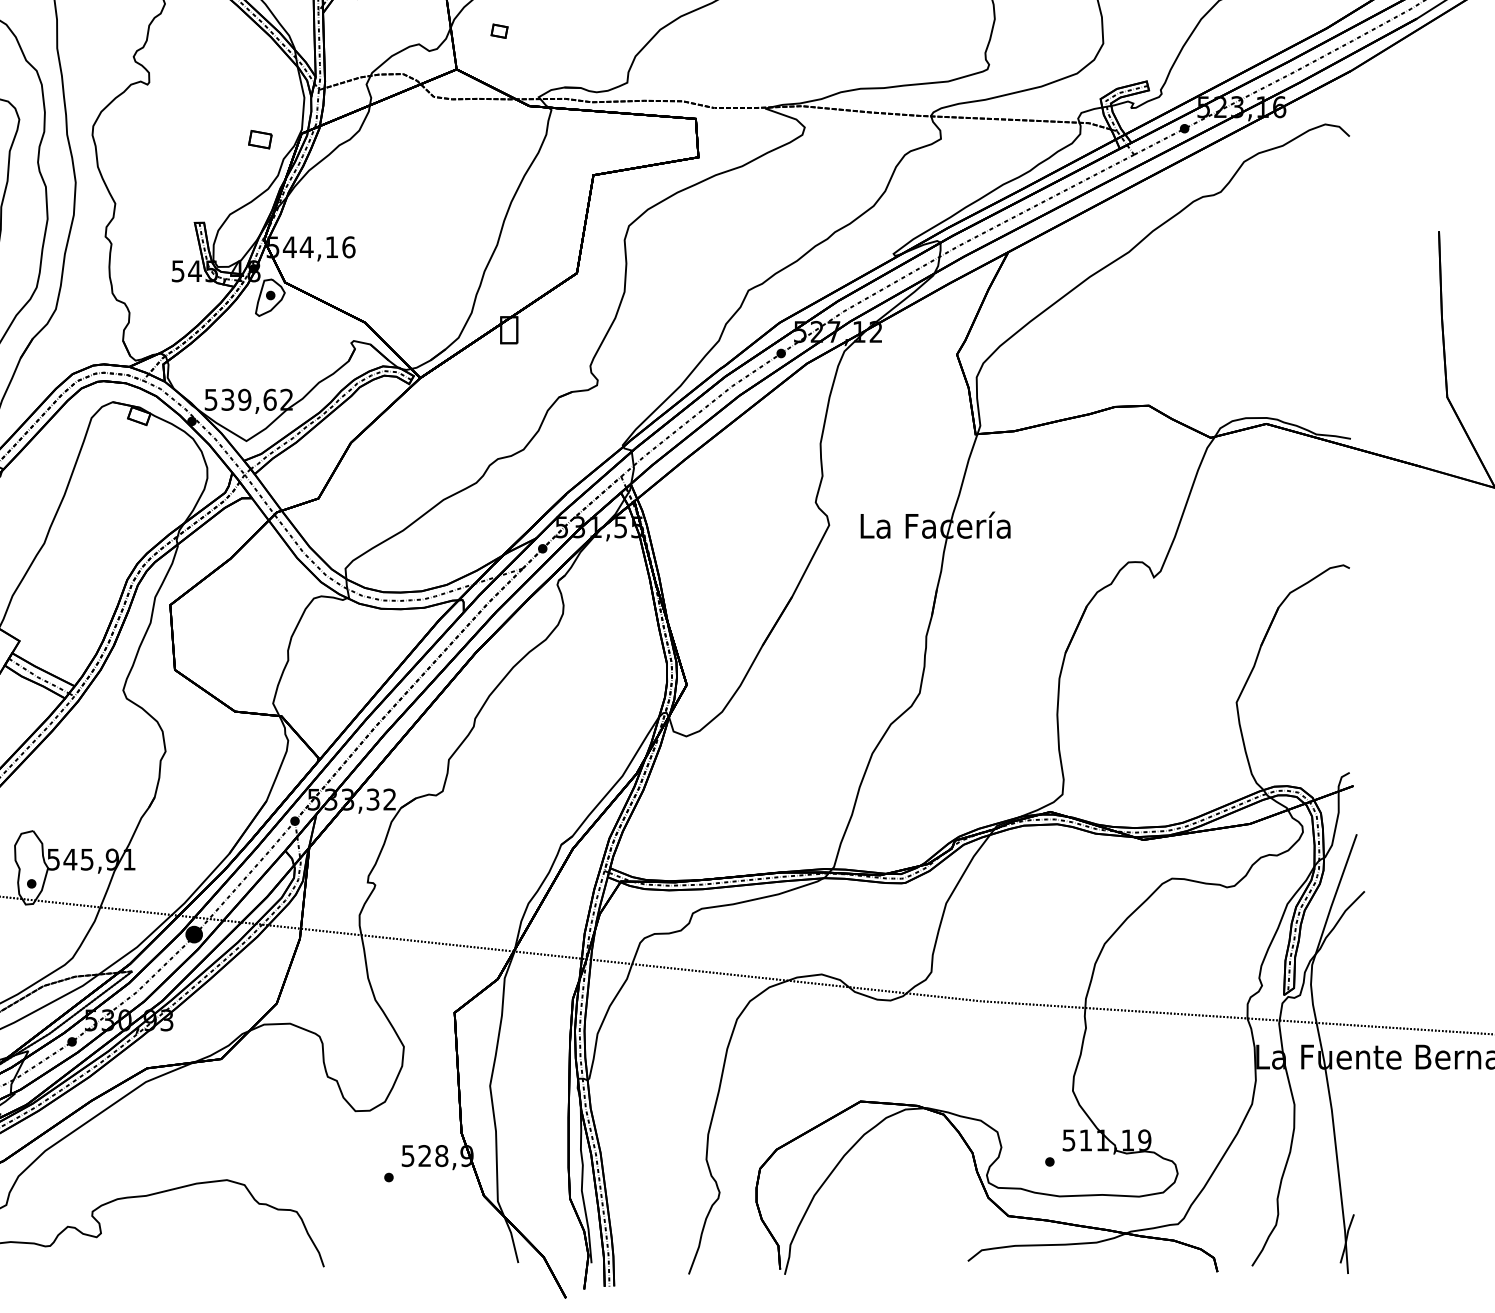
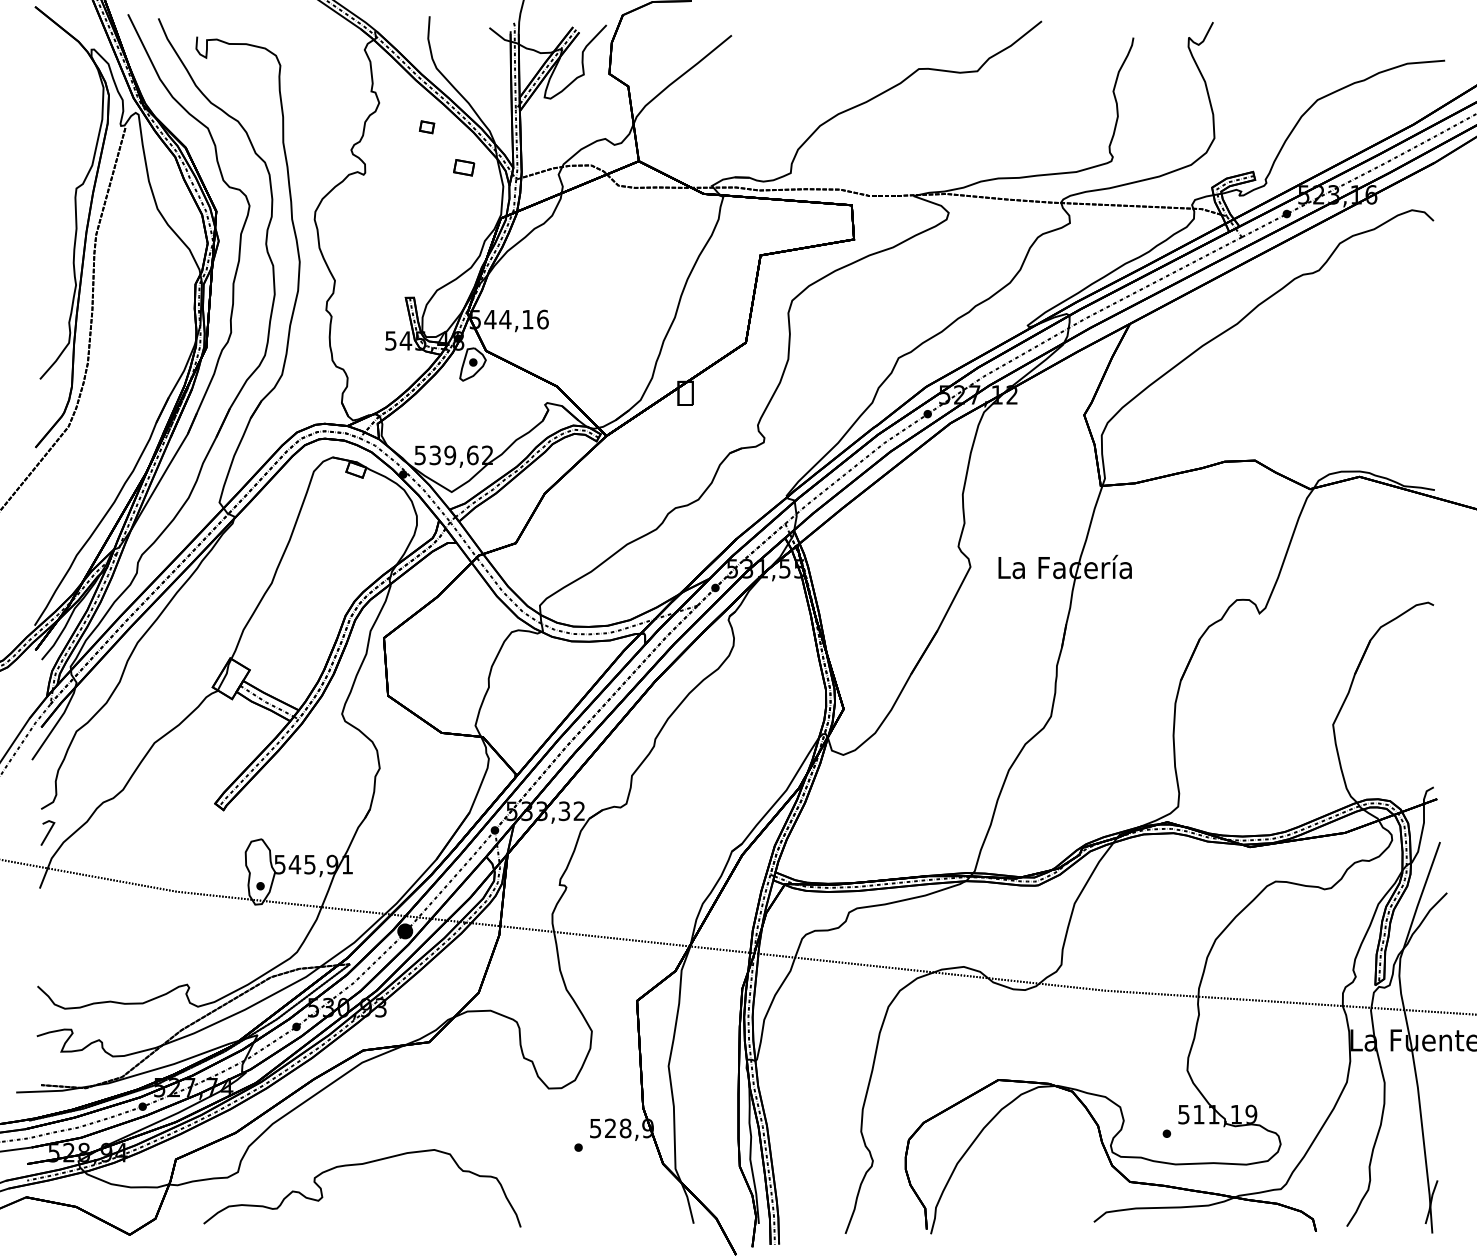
part: (498, 31) -> (426, 127), moved
part: (260, 139) -> (464, 167), moved

